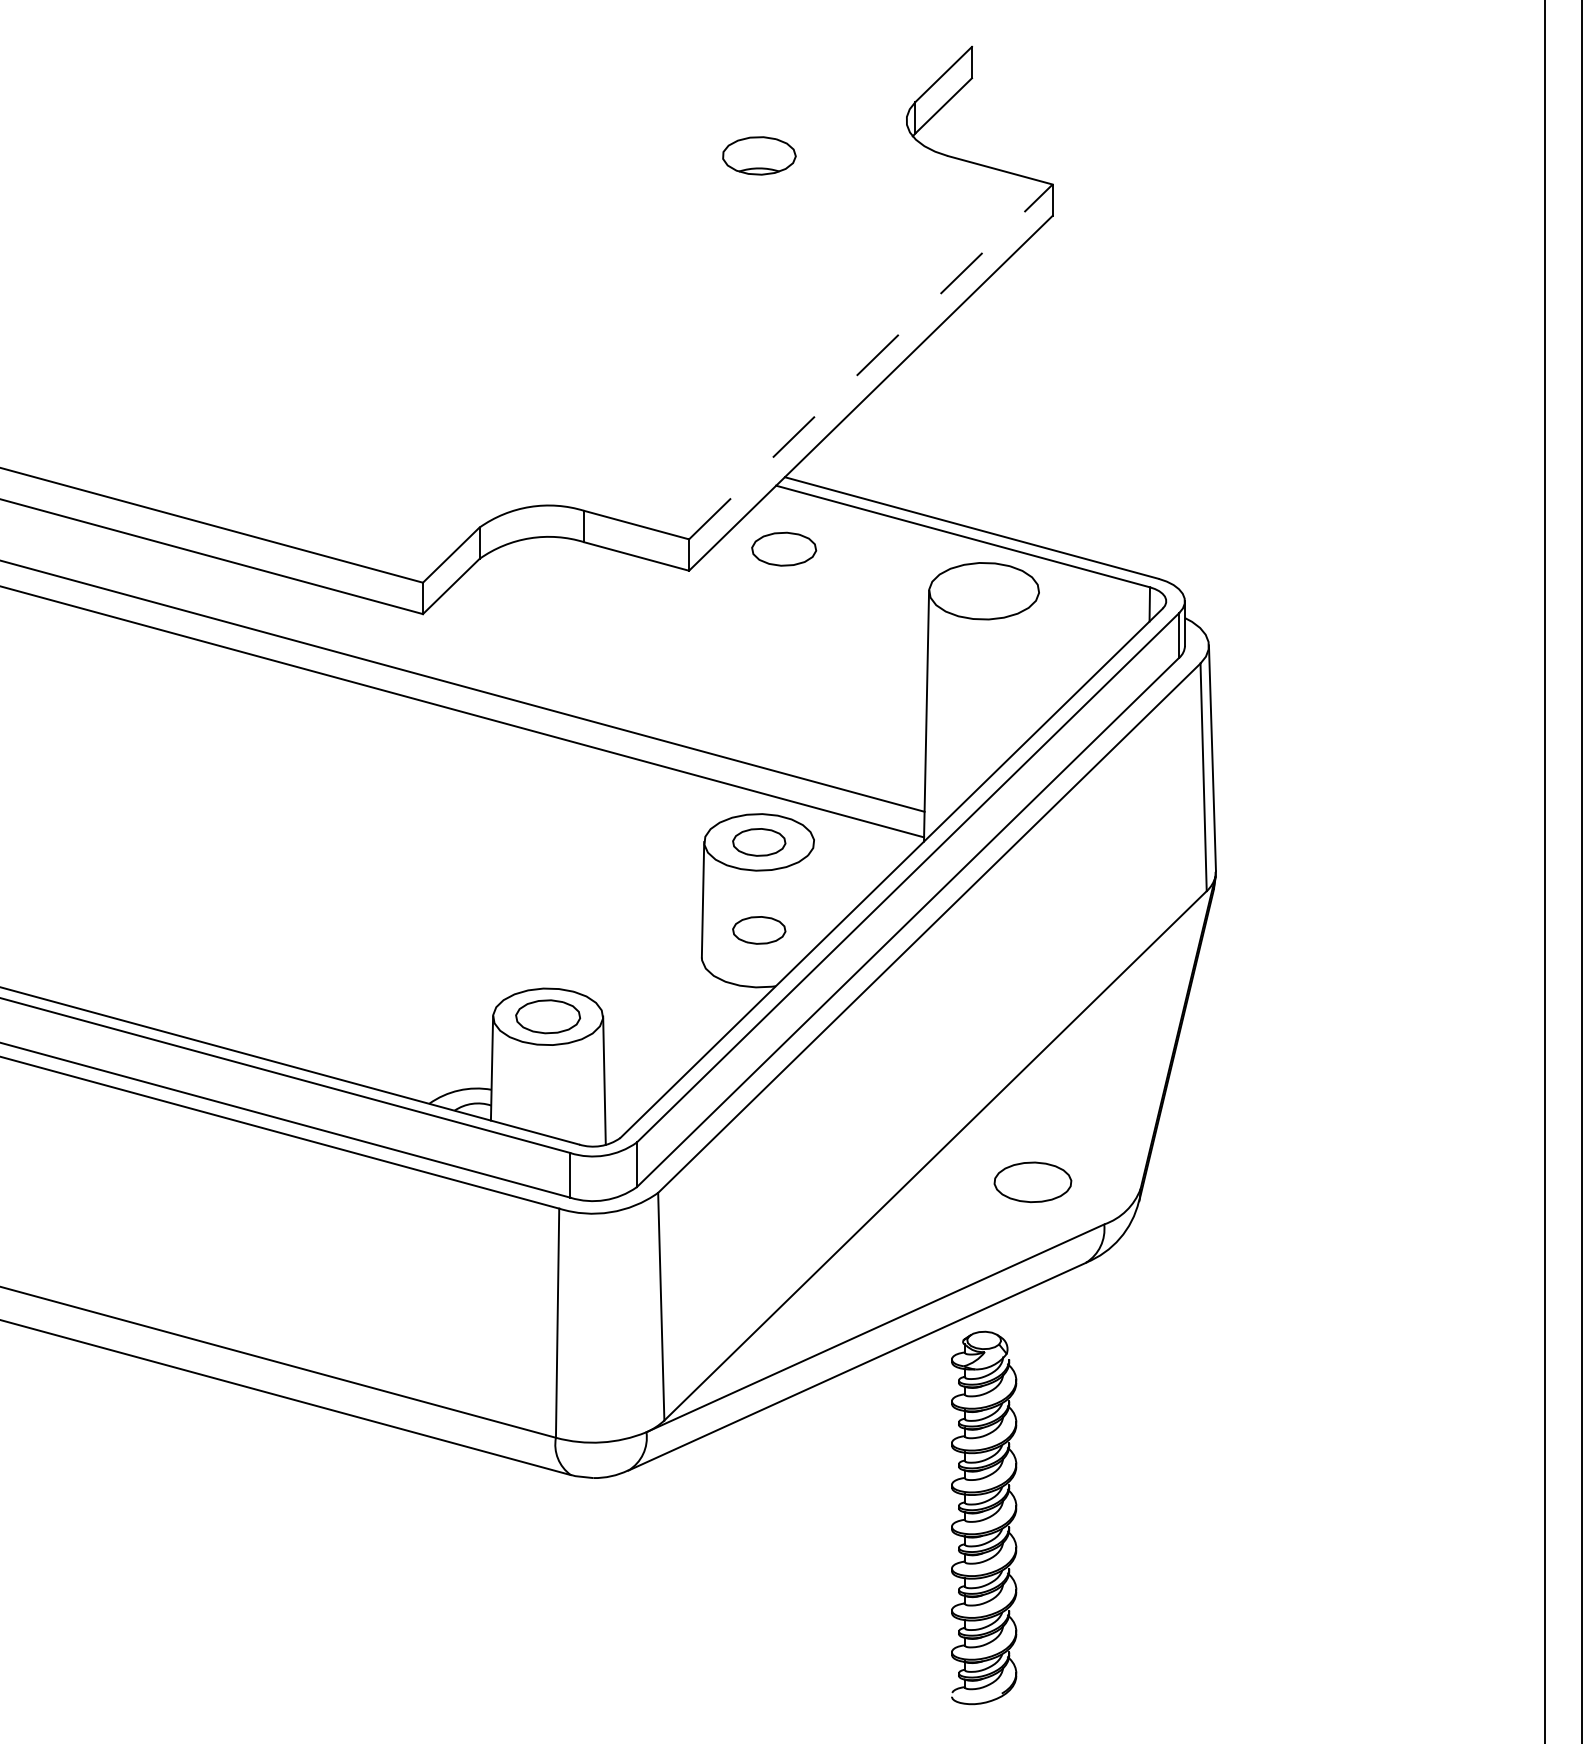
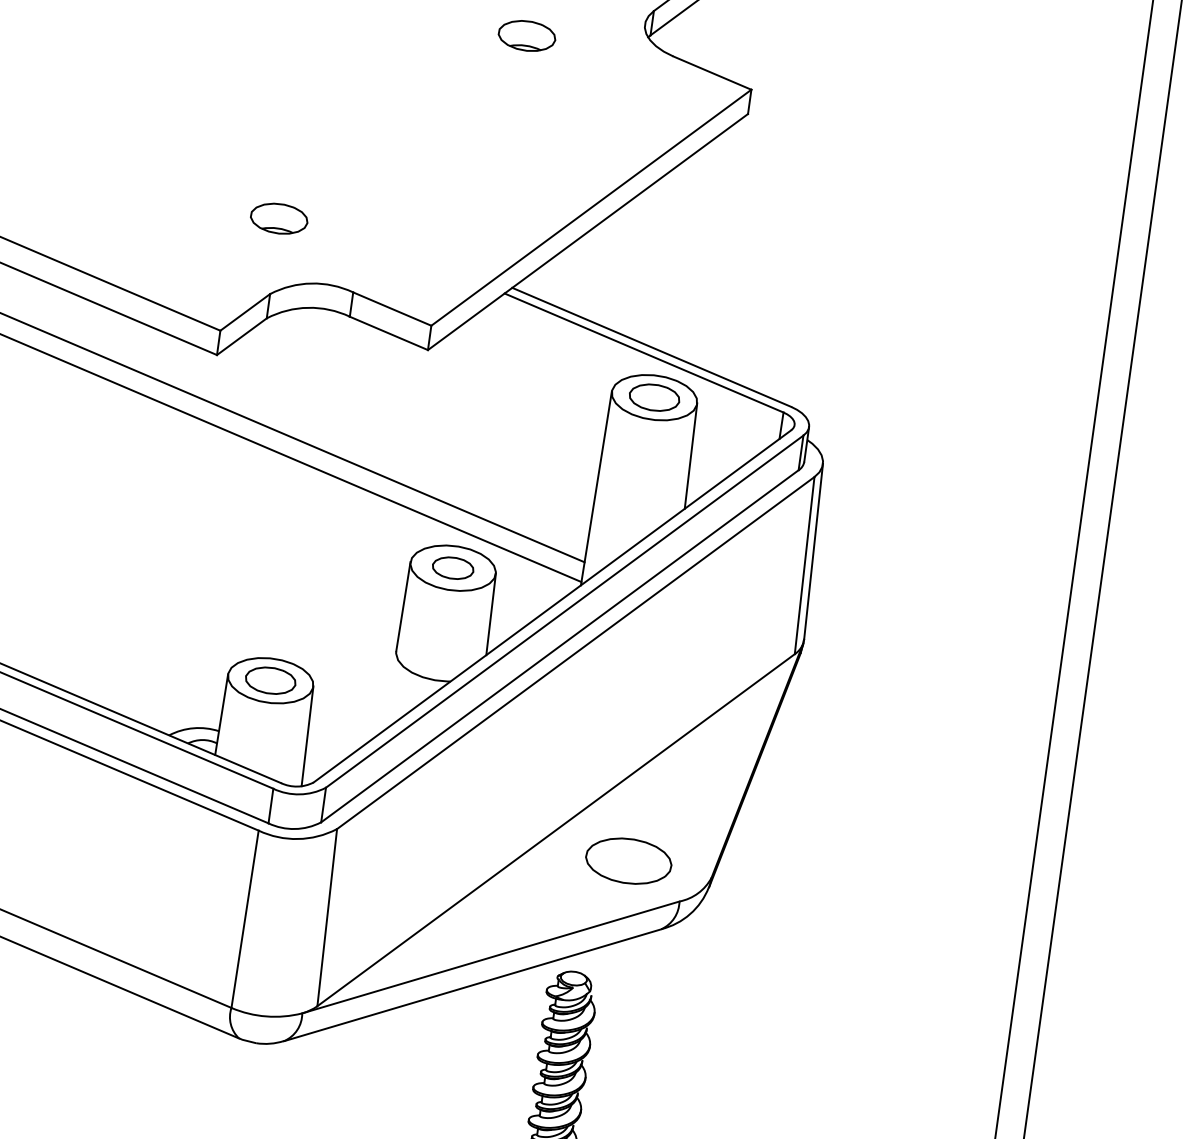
line: (871, 361) -> (591, 207), dashed -> solid
part: (477, 430) -> (279, 218), added
part: (784, 548) -> (654, 397), moved
line: (1040, 658) -> (690, 455), added
line: (815, 894) -> (491, 614), added
part: (759, 930) -> (443, 636), removed
part: (1032, 1182) -> (628, 861), size x1.43

